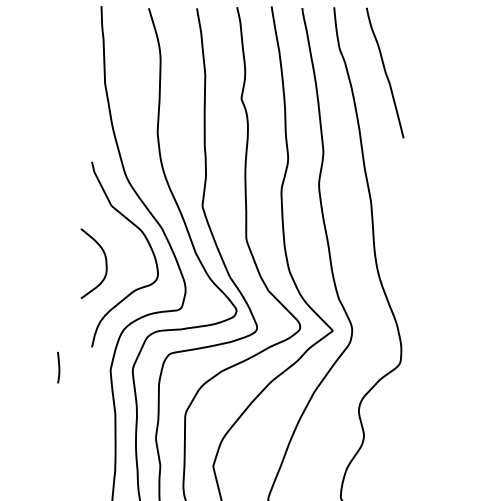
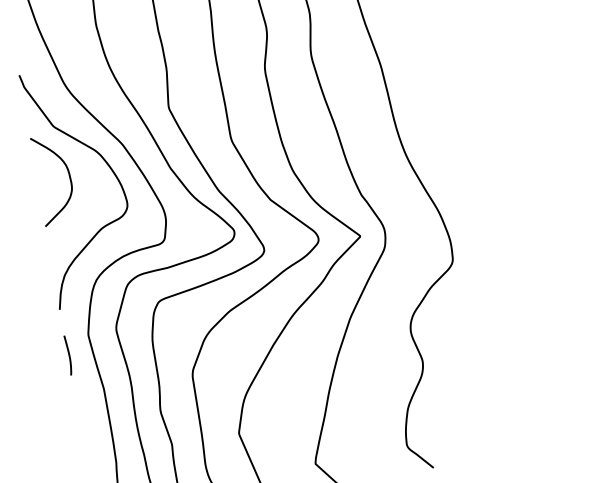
curve: (105, 263) -> (68, 176), moved
line: (58, 367) -> (68, 355), moved

